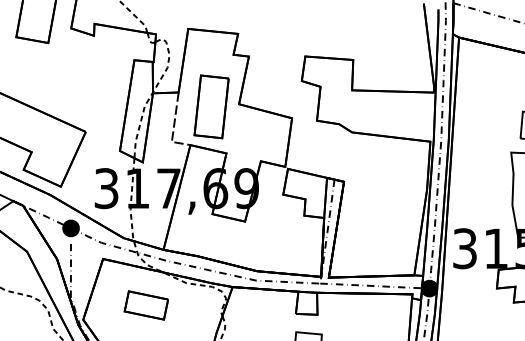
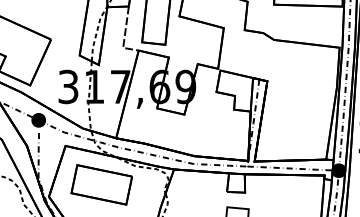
part: (146, 305) -> (101, 184), size x1.67

